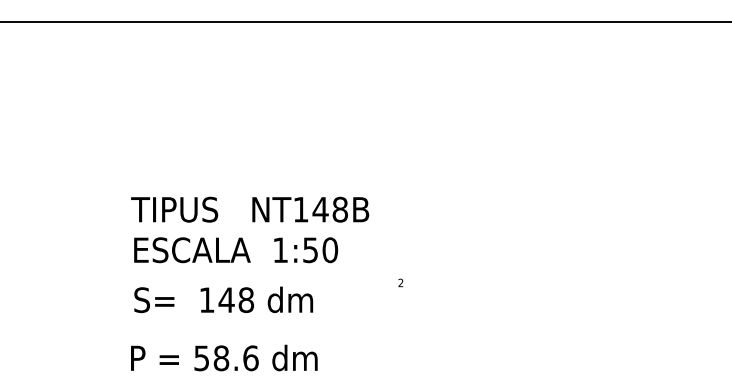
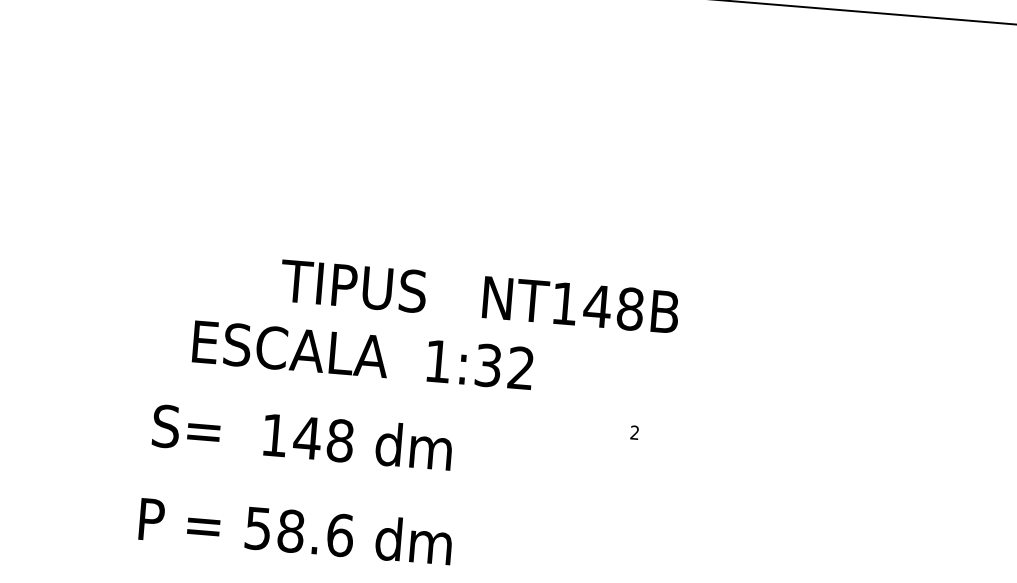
text: (250, 209) -> (480, 296), moved
text: (320, 250) -> (504, 367), 1:50 -> 1:32
text: (223, 299) -> (302, 436), moved
text: (224, 357) -> (296, 530), moved

